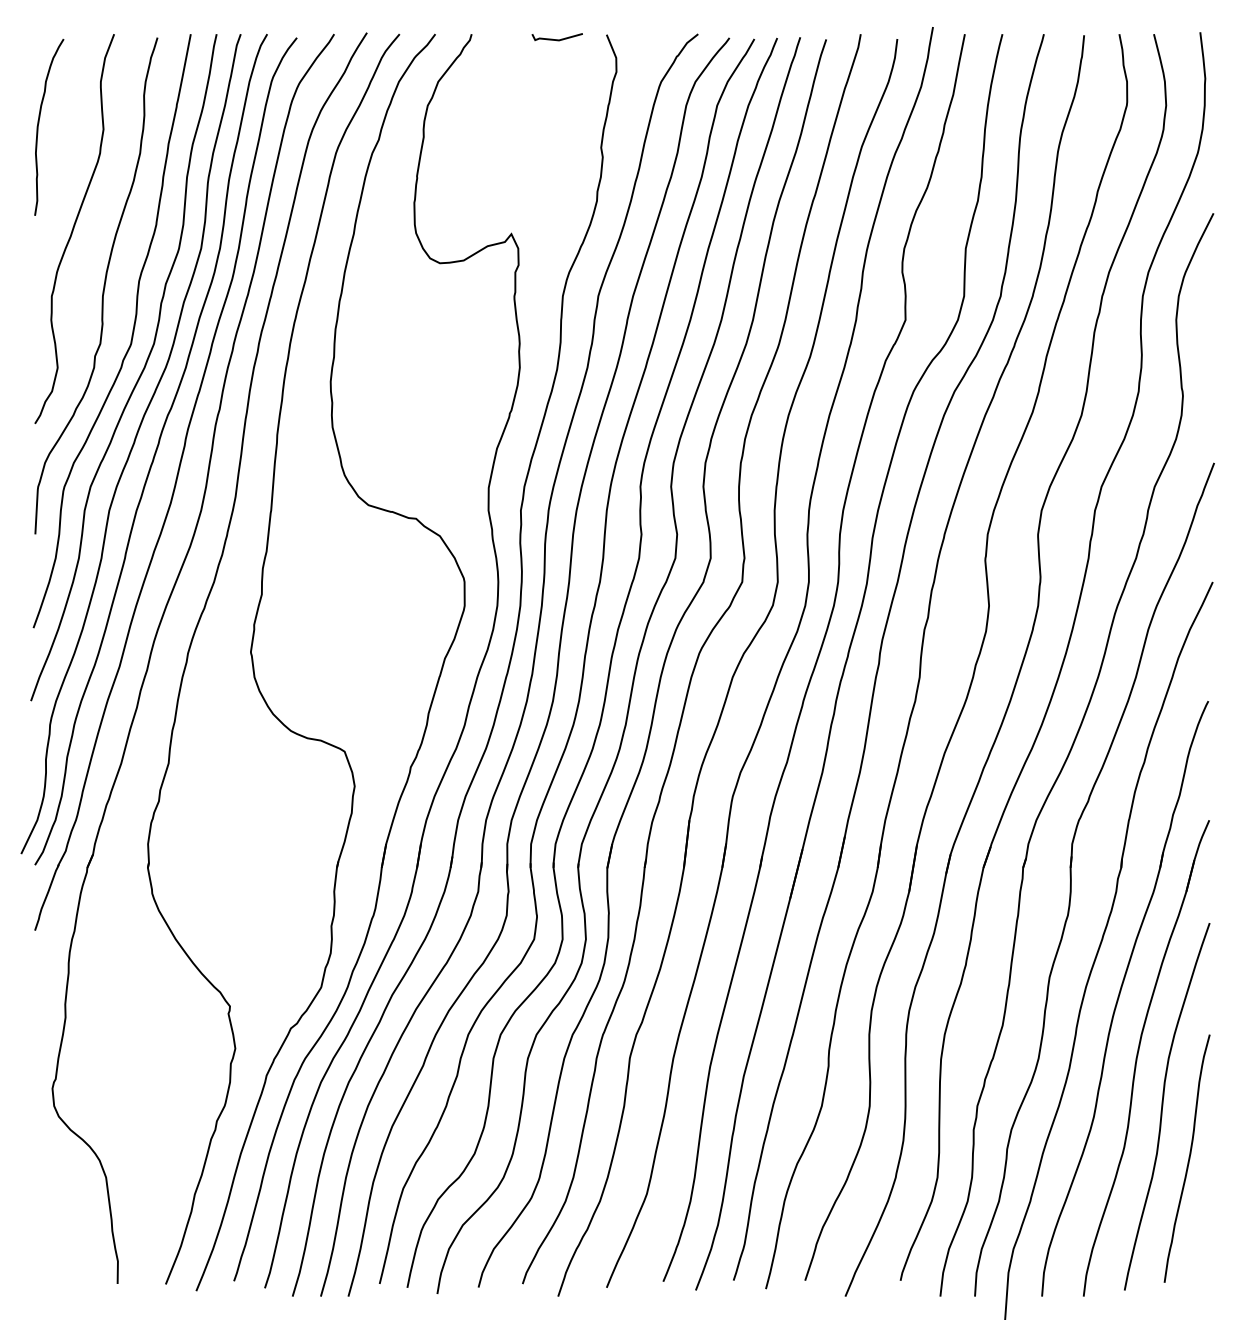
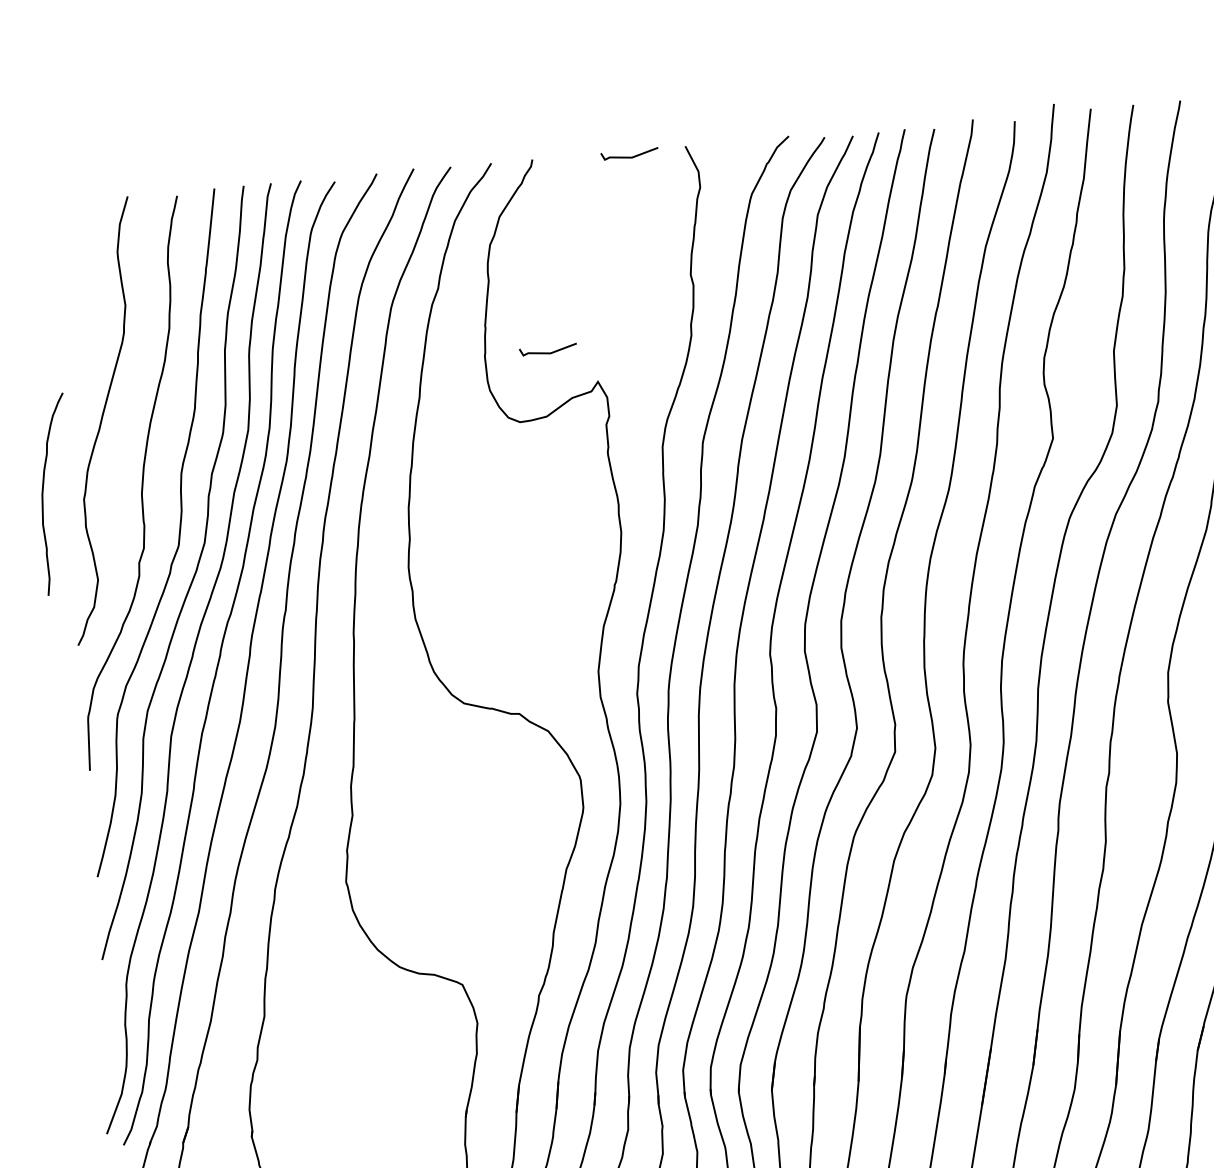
curve: (39, 123) -> (44, 490), moved
line: (469, 204) -> (547, 352), added

